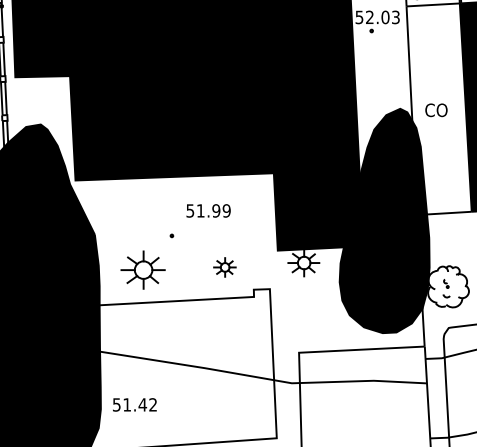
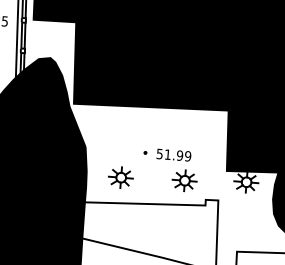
text: (208, 210) -> (173, 154), moved
part: (224, 267) -> (184, 180), size x1.43
part: (142, 269) -> (120, 177), size x0.71

